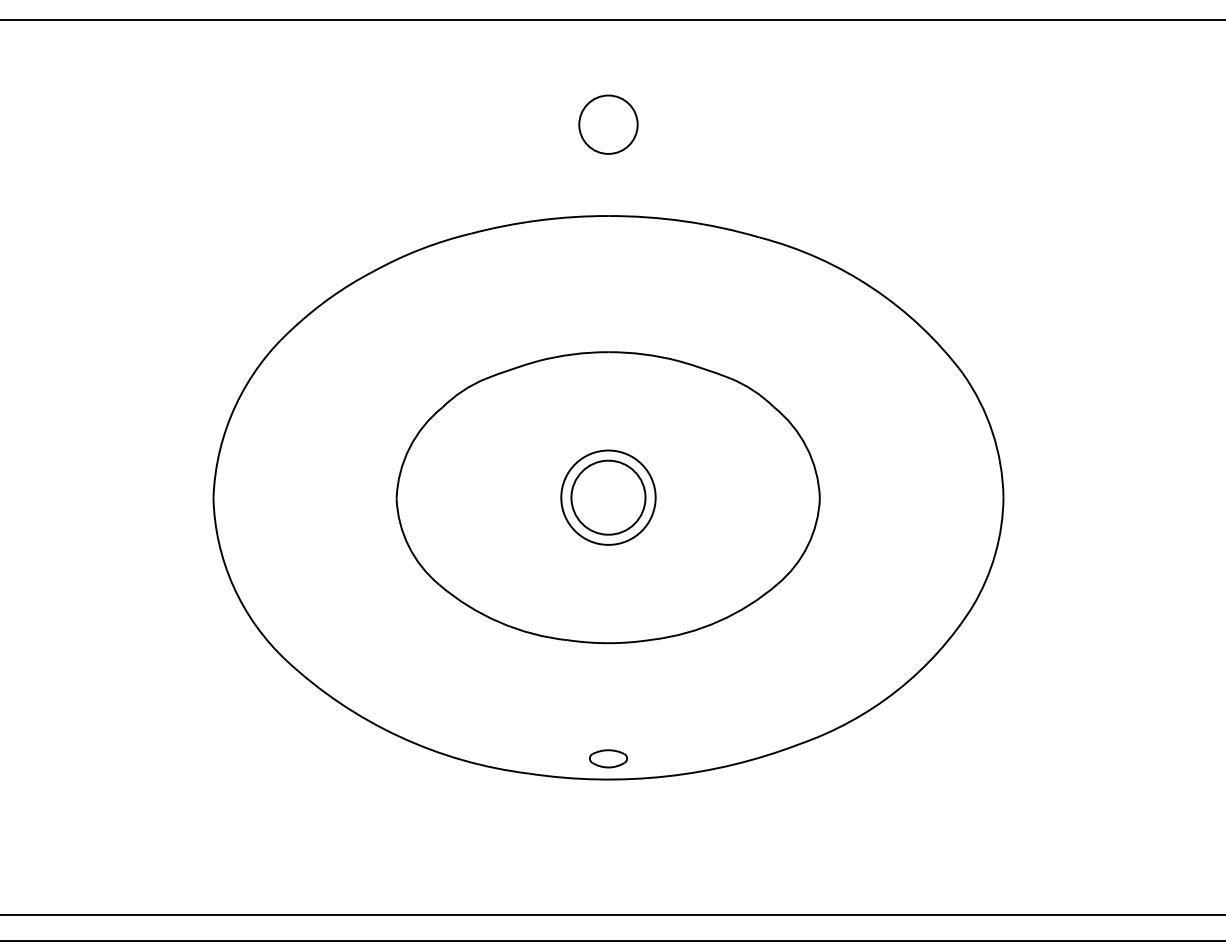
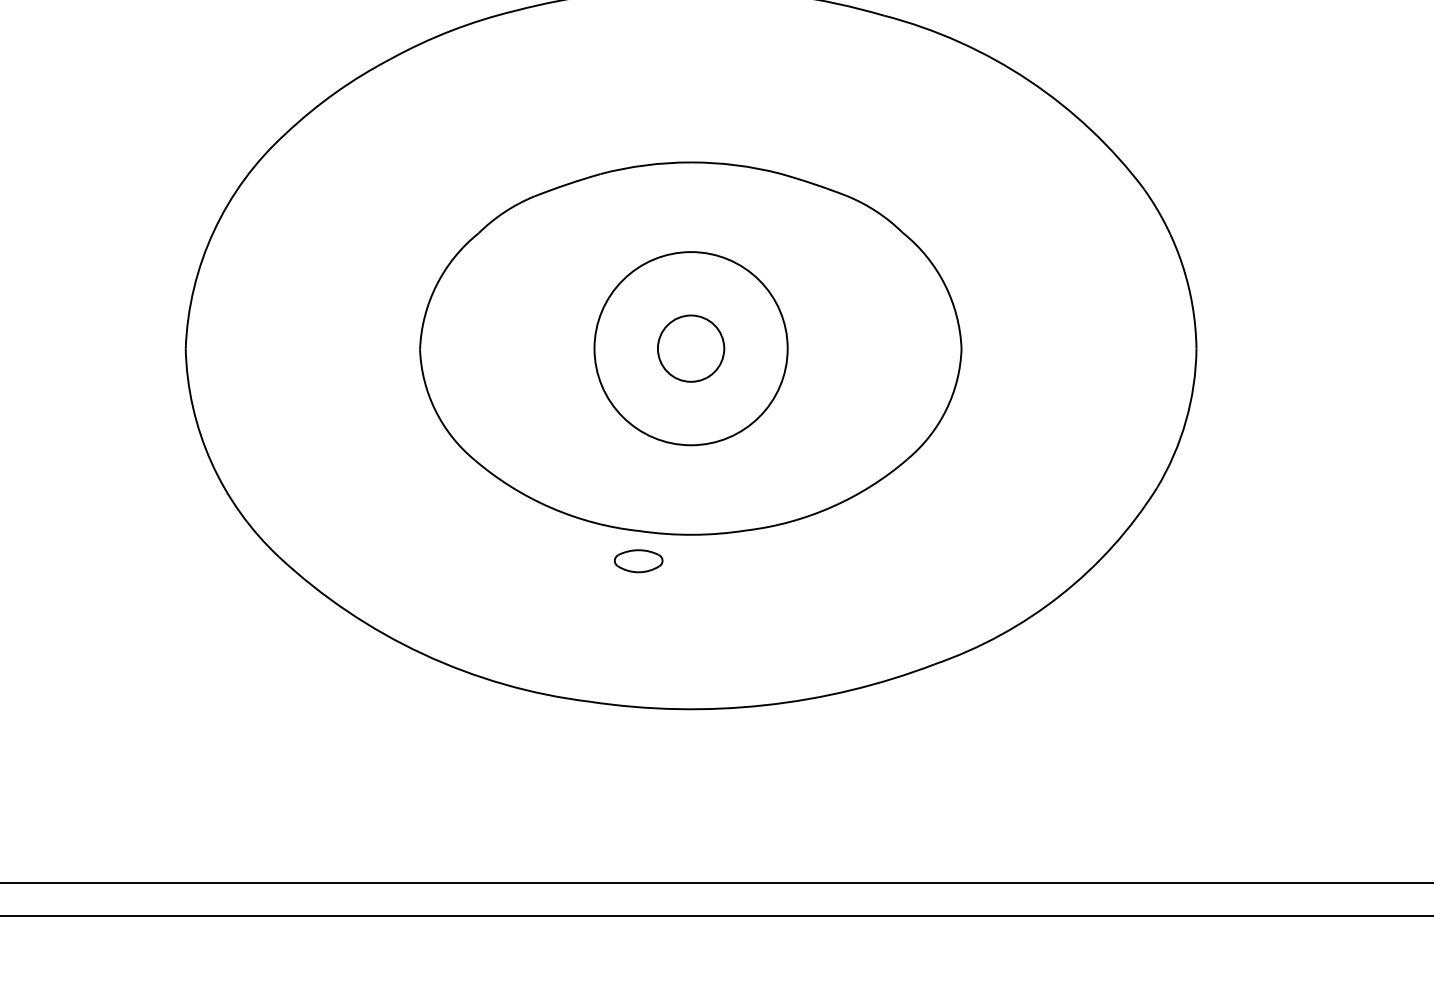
circle: (608, 497) -> (691, 348), size x0.7
circle: (608, 497) -> (691, 348), size x1.6
part: (608, 758) -> (638, 560), moved

